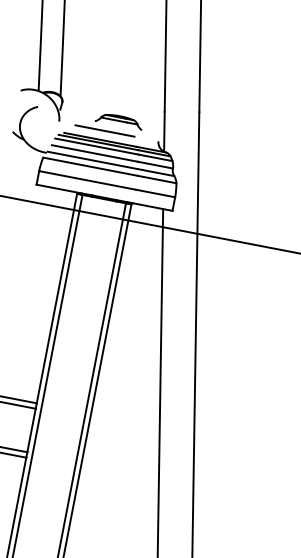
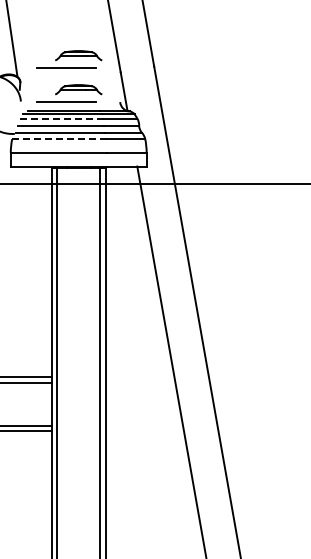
part: (115, 88) -> (69, 59), added
line: (96, 146) -> (61, 118), solid -> dashed
line: (90, 167) -> (59, 139), solid -> dashed

